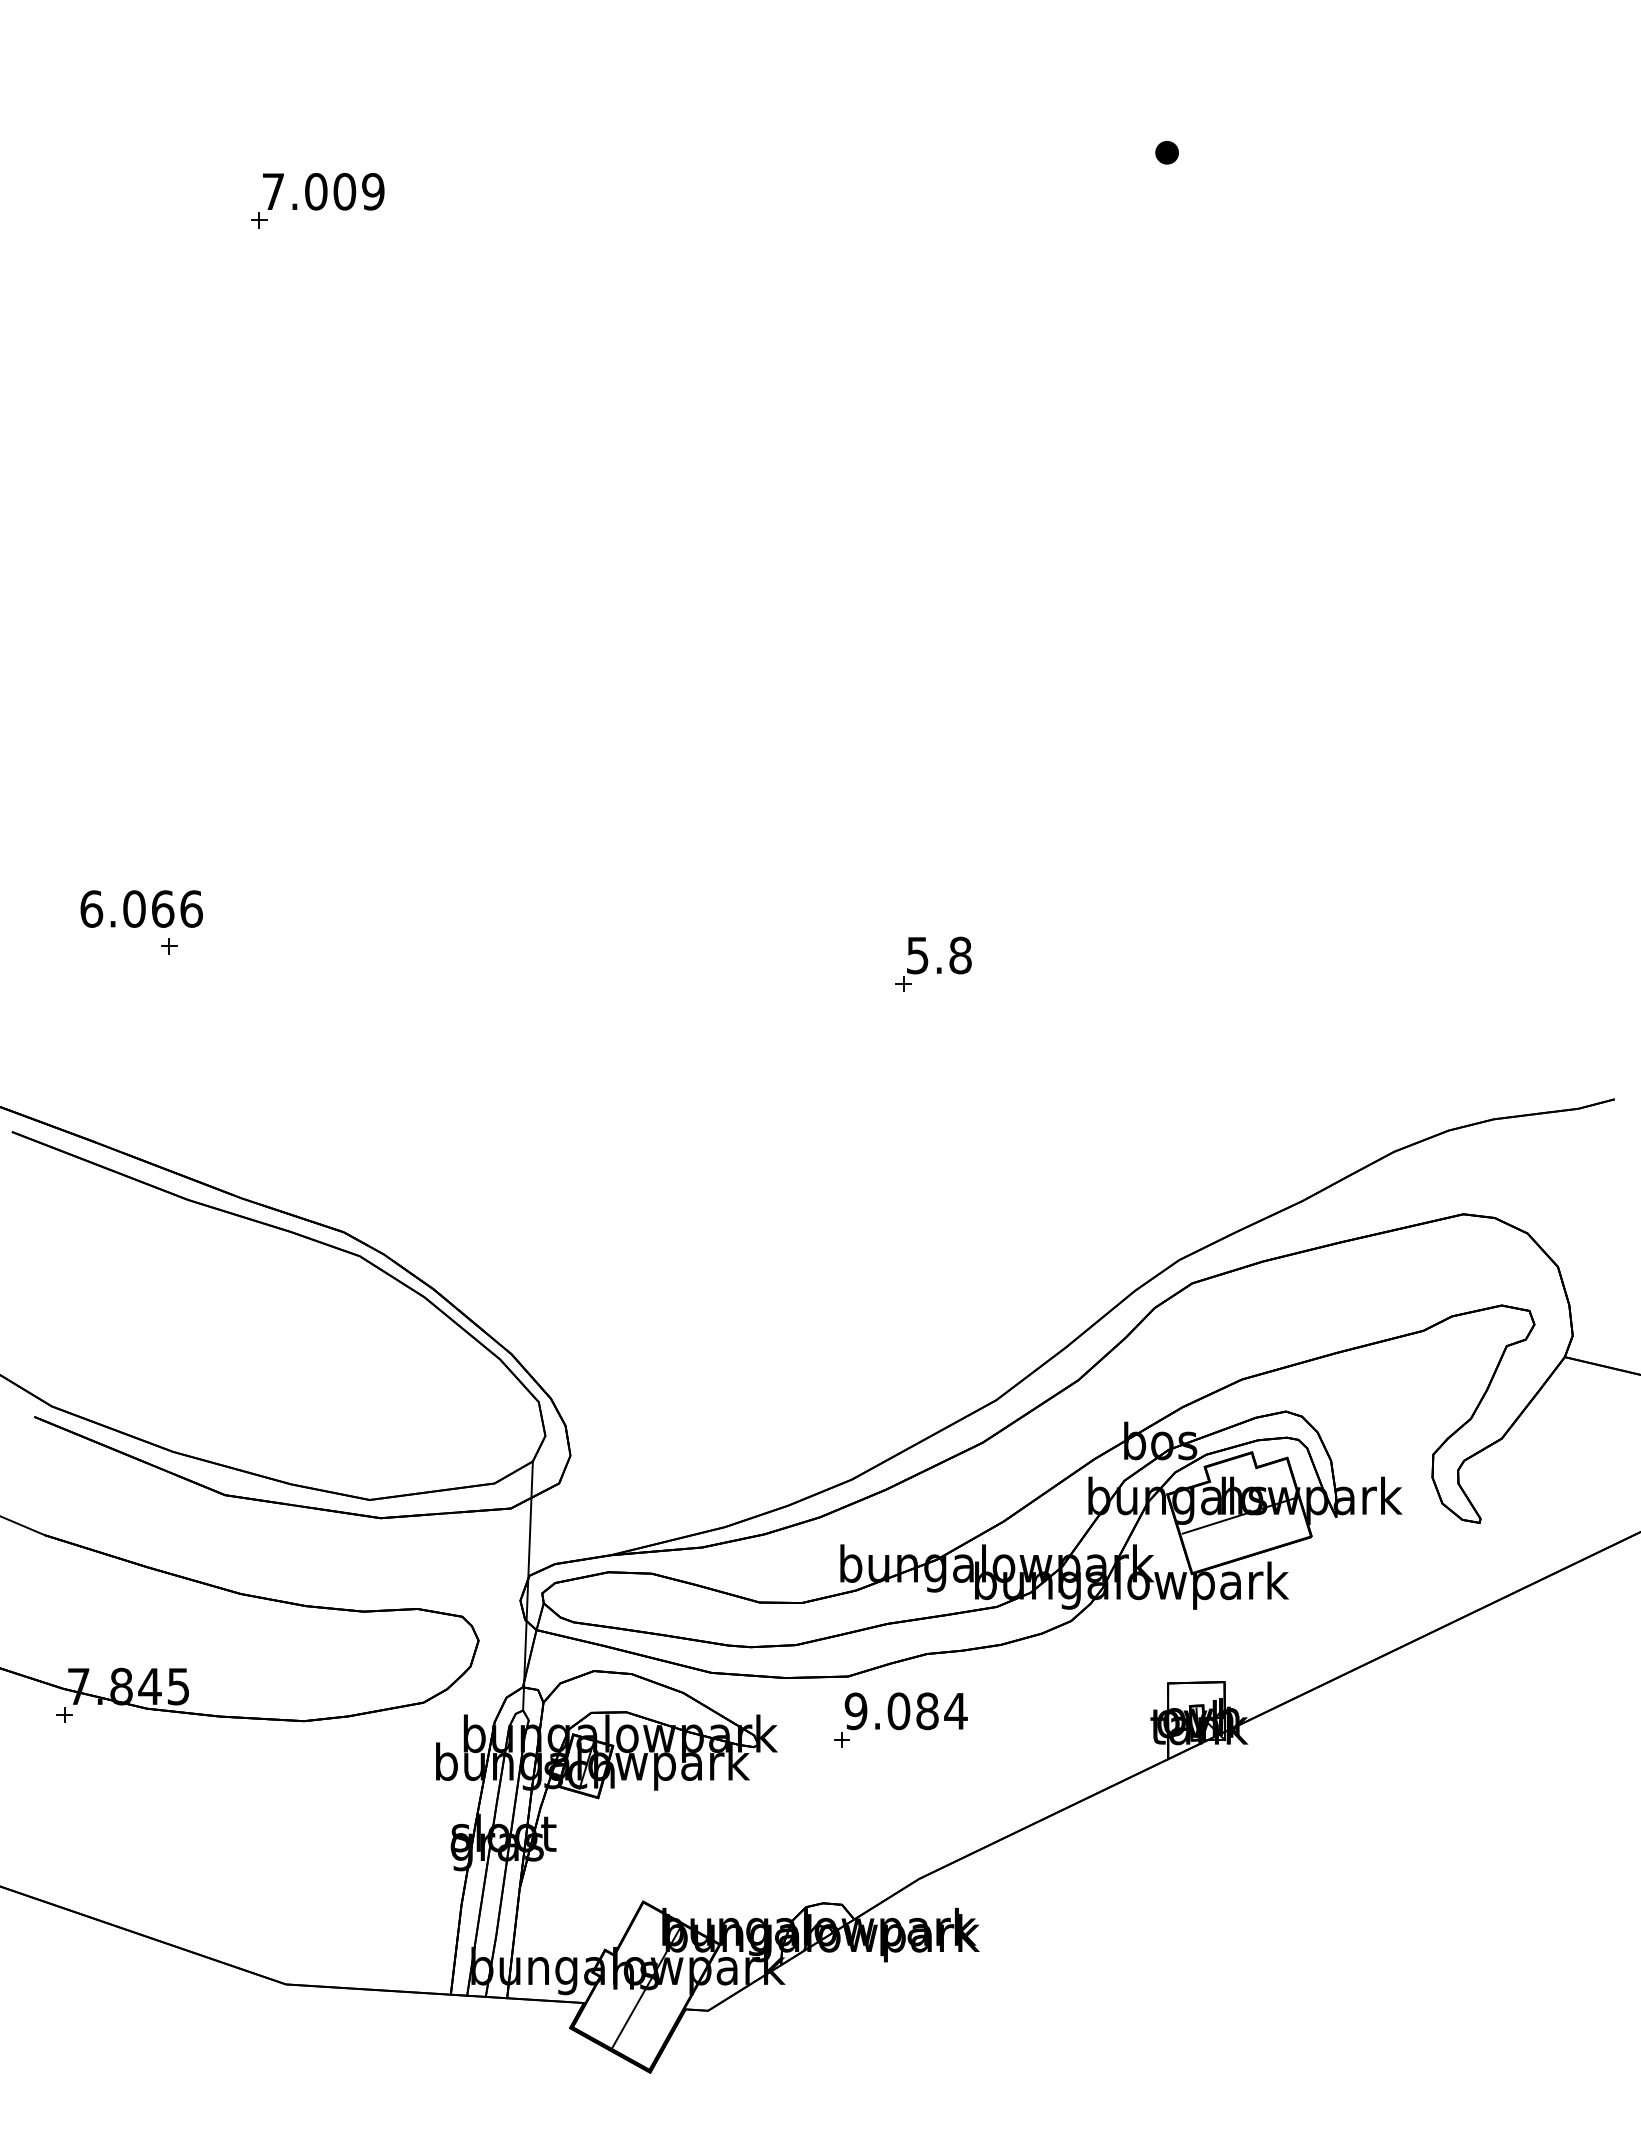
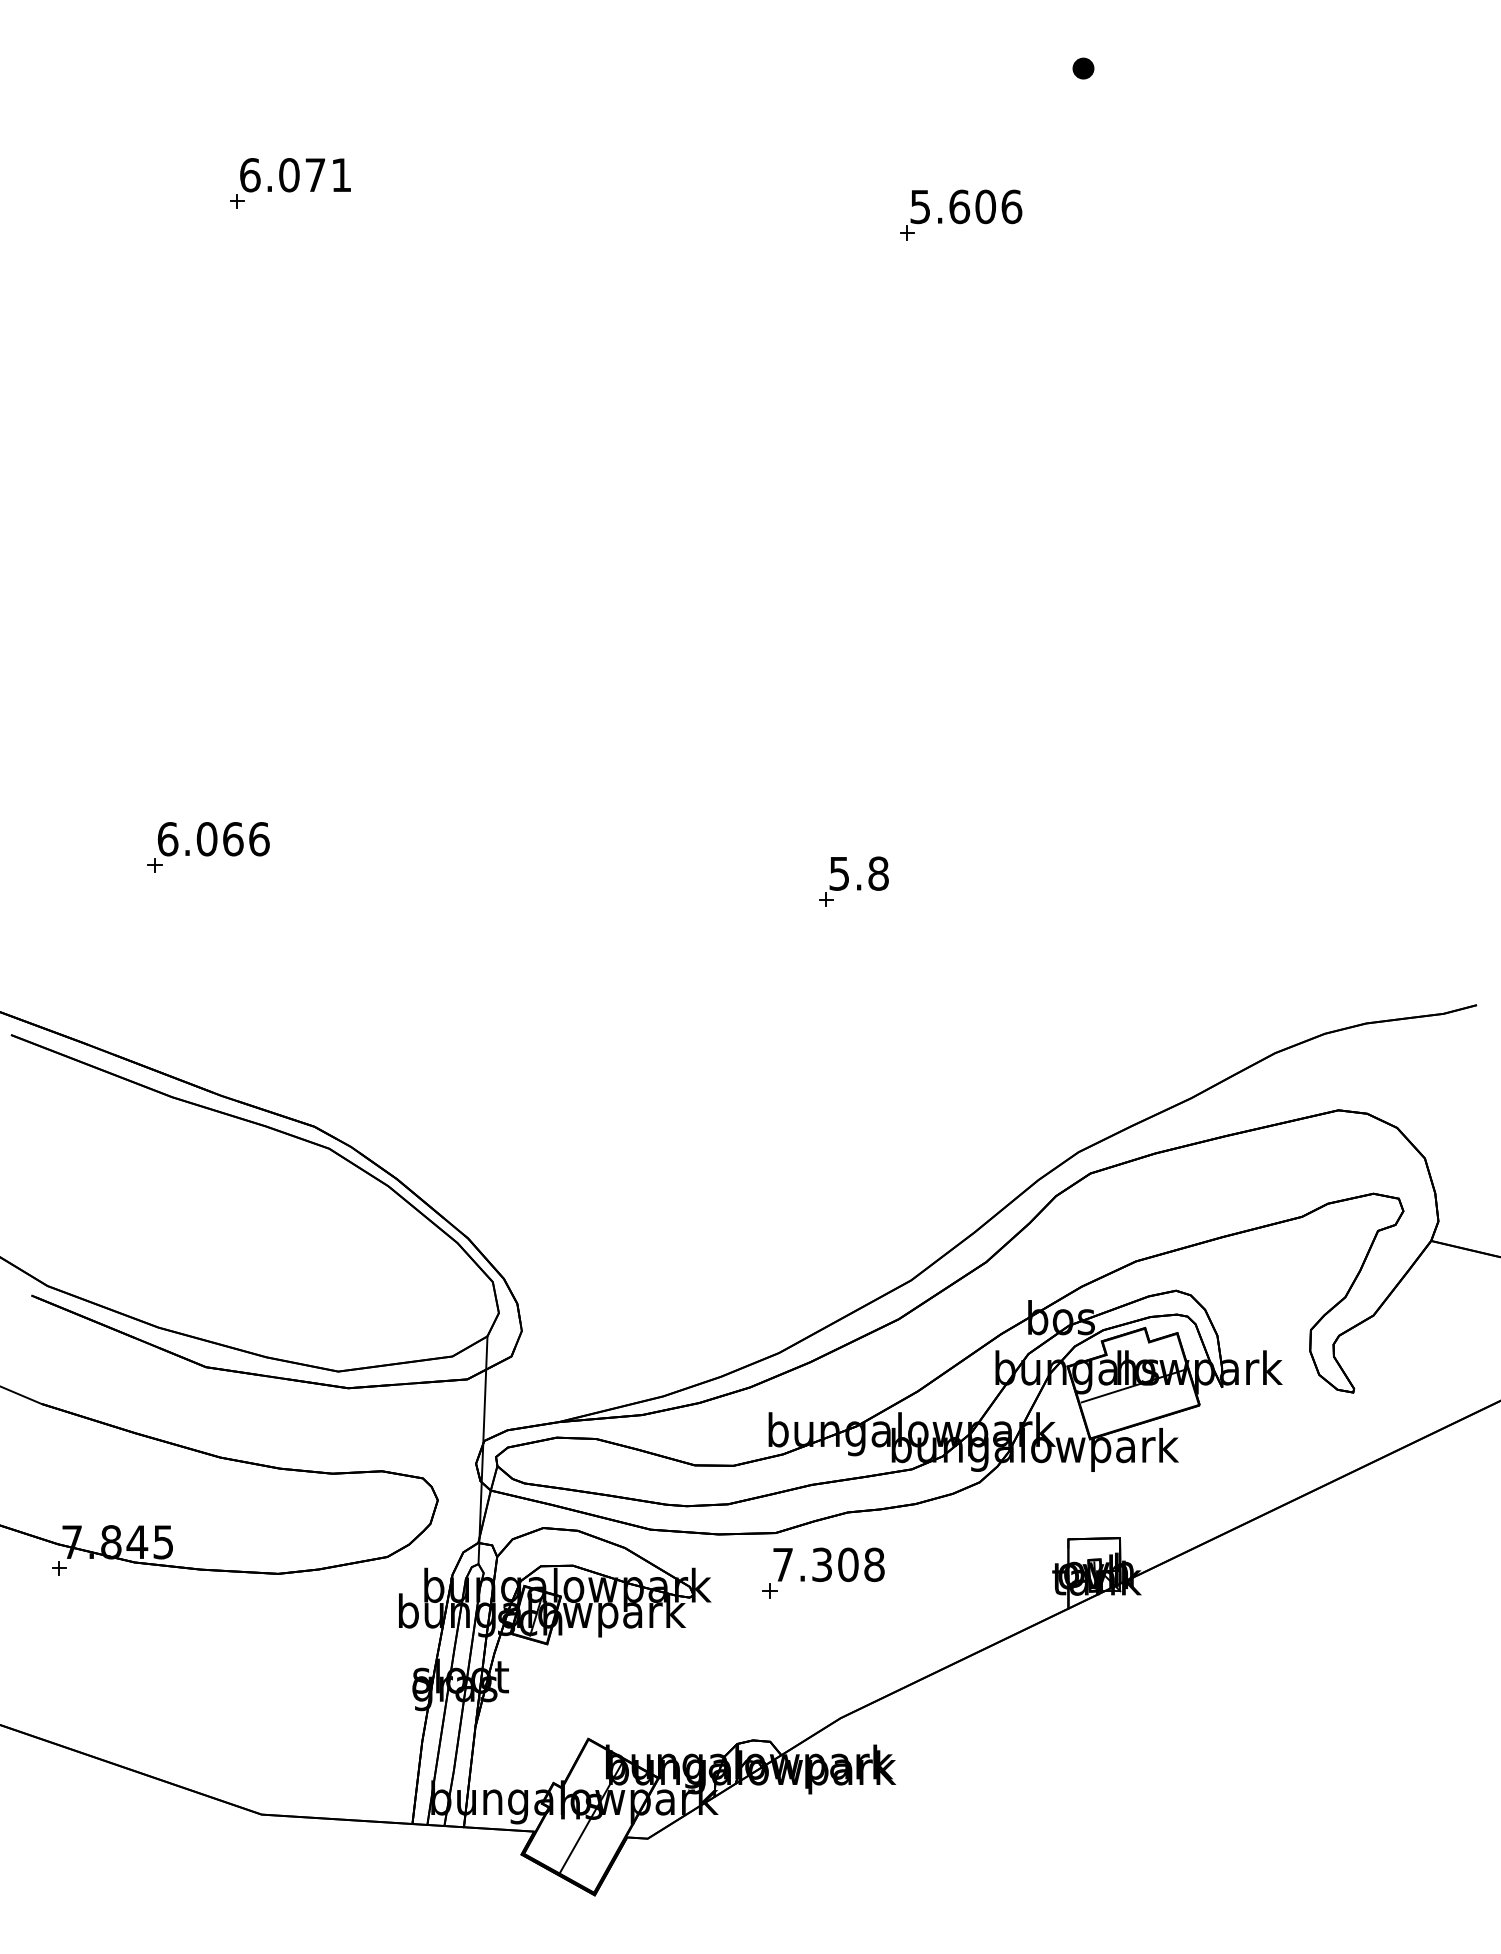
part: (1167, 152) -> (1083, 68), moved
text: (322, 192) -> (295, 175), 7.009 -> 6.071
part: (1051, 234) -> (961, 214), added
text: (141, 909) -> (213, 839), moved
text: (905, 1710) -> (828, 1564), 9.084 -> 7.308

